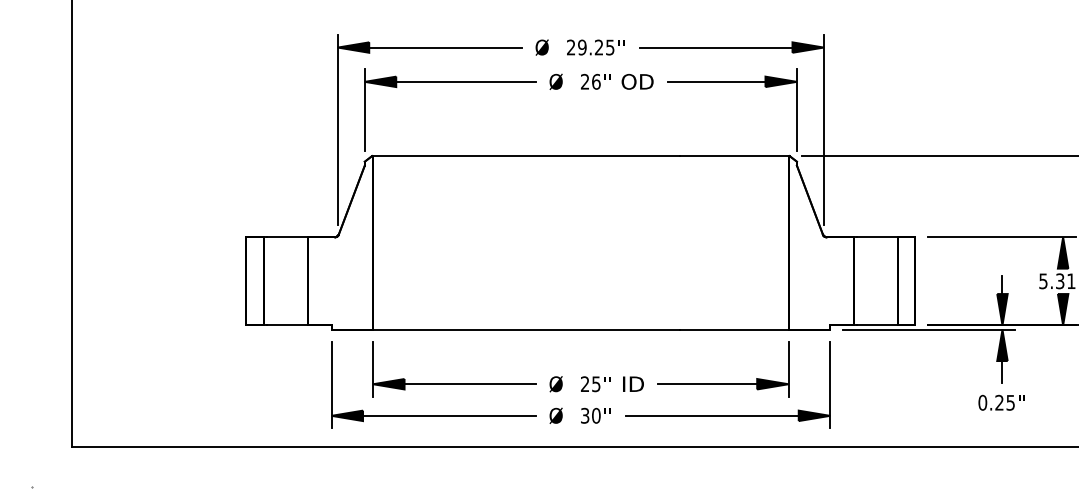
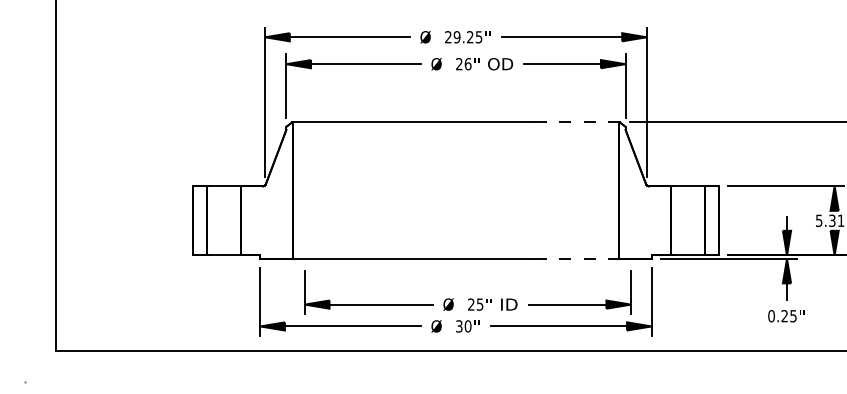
line: (735, 156) -> (577, 122), solid -> dashed
line: (735, 329) -> (577, 258), solid -> dashed
part: (582, 376) -> (469, 298), moved

